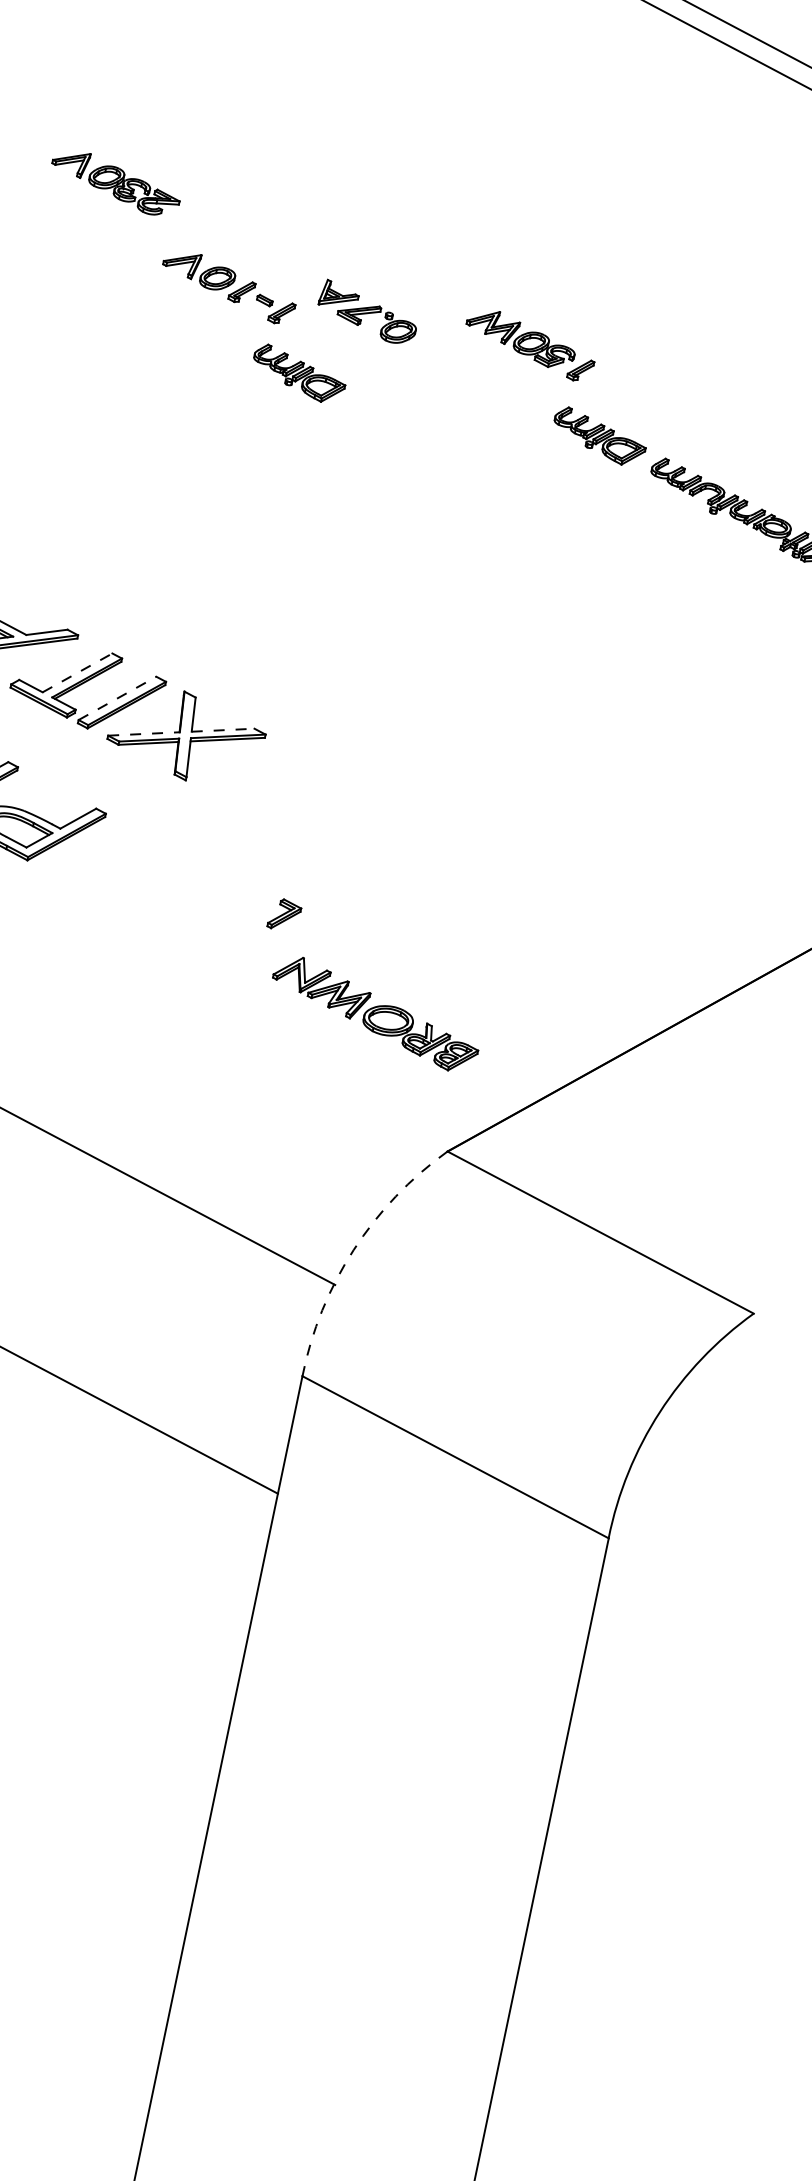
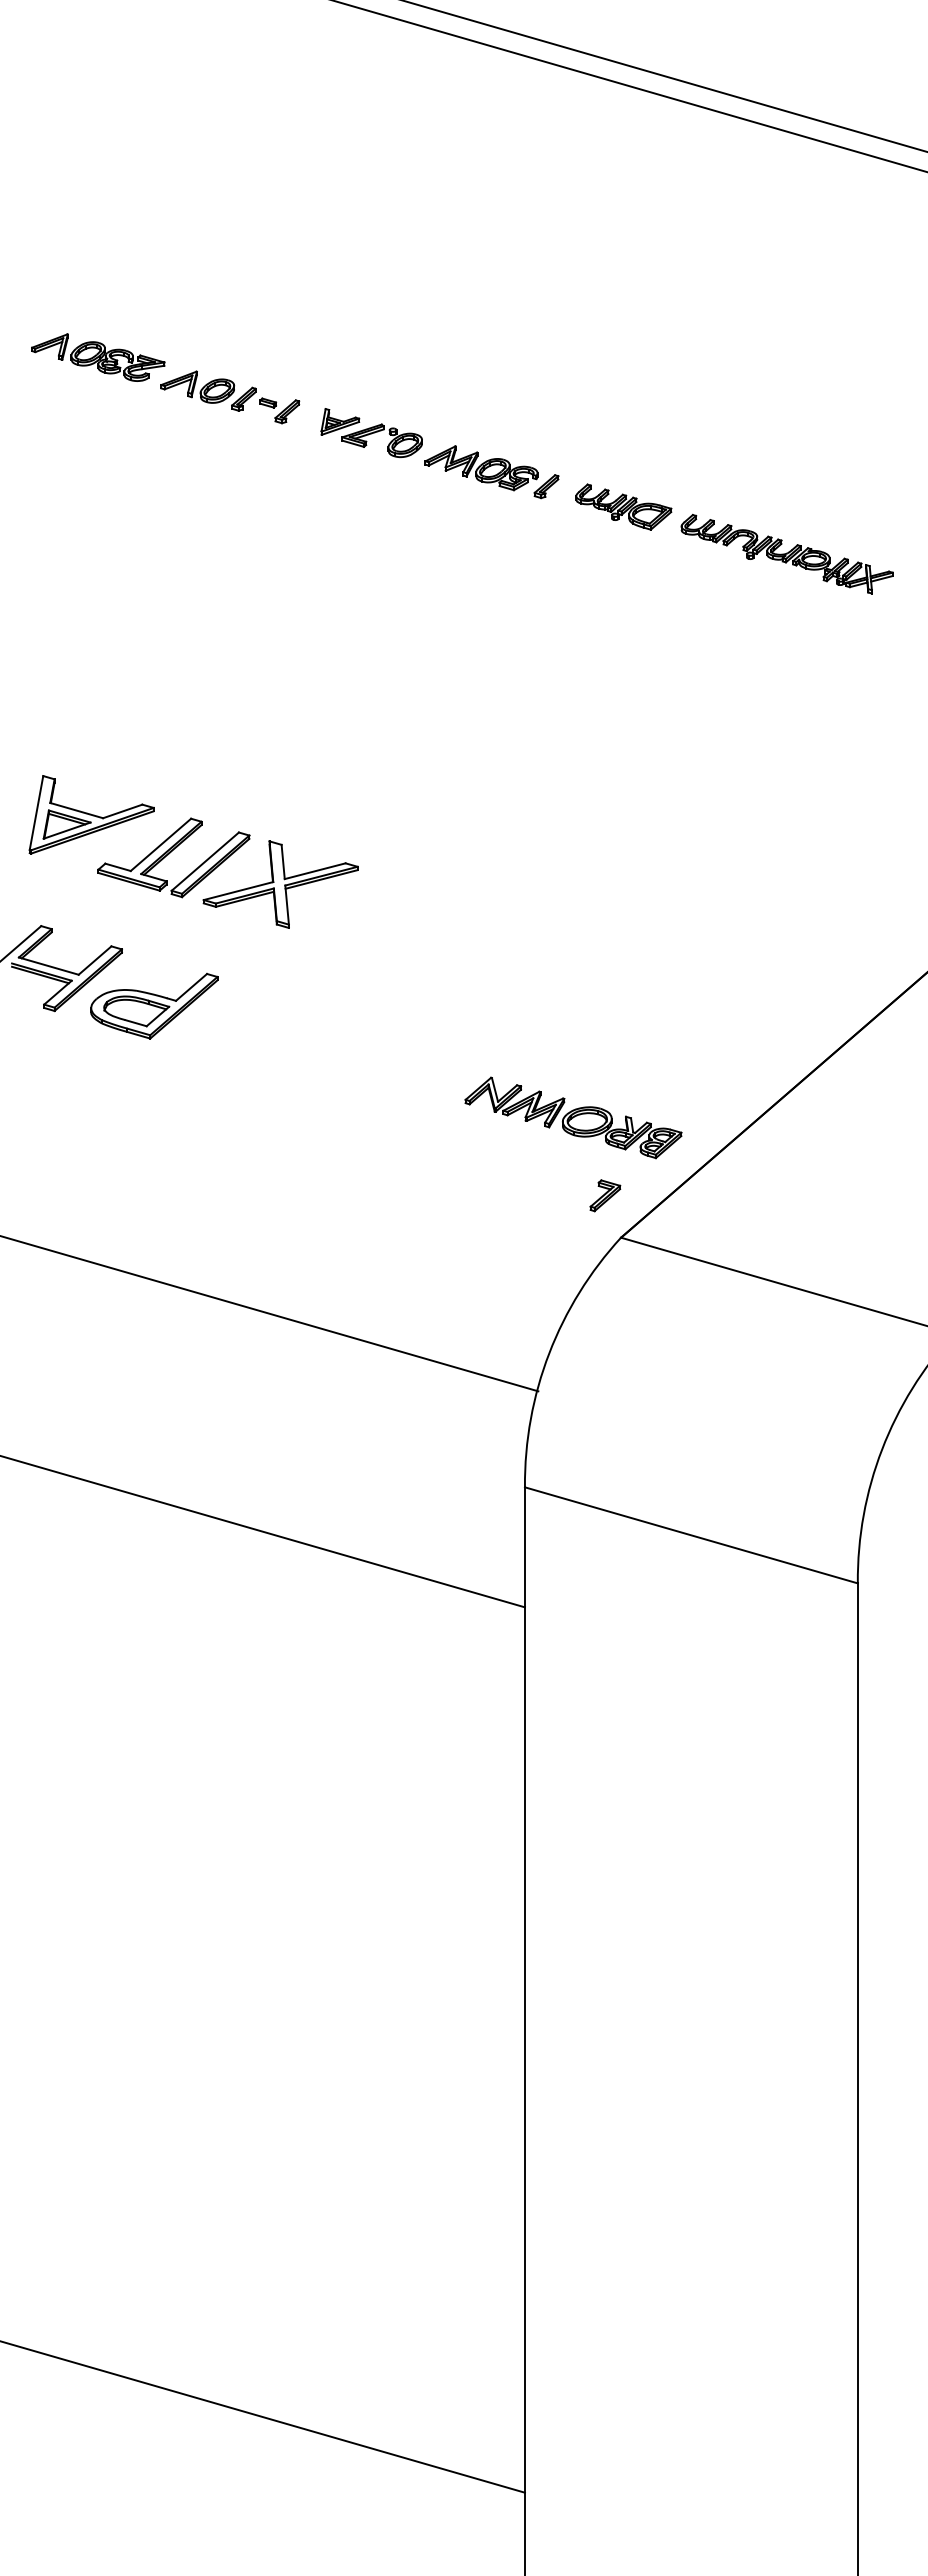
part: (229, 287) -> (230, 397), moved
part: (529, 345) -> (491, 472), moved
part: (298, 373) -> (316, 506), removed
line: (77, 672) -> (160, 844), dashed -> solid
line: (117, 698) -> (205, 861), dashed -> solid
line: (223, 730) -> (315, 871), dashed -> solid
line: (143, 734) -> (238, 891), dashed -> solid
part: (284, 915) -> (605, 1195), moved
part: (375, 1013) -> (573, 1117), moved
arc: (353, 1250) -> (549, 1353), dashed -> solid

